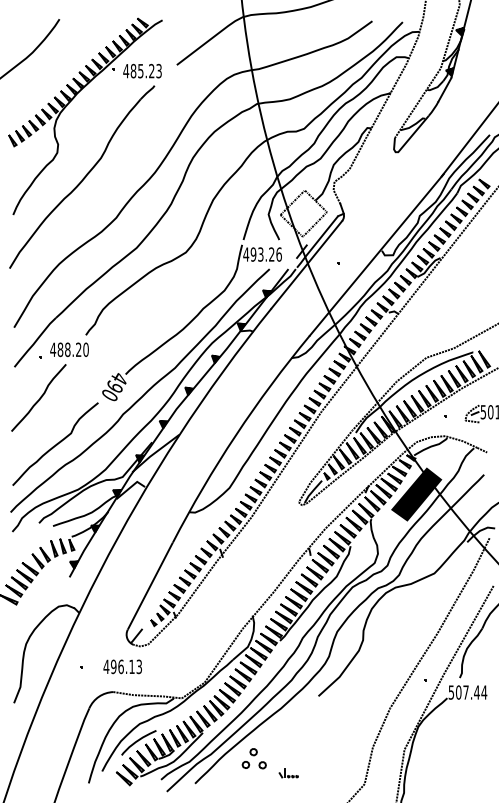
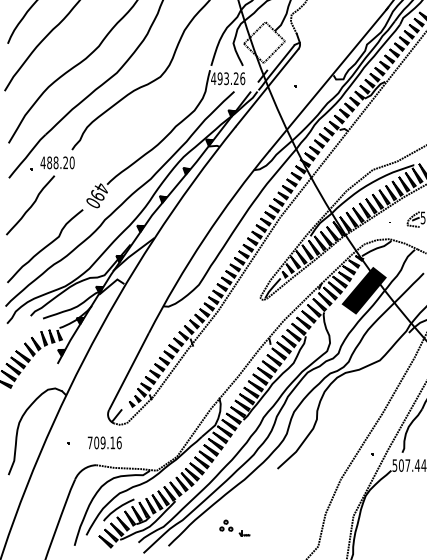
text: (122, 666) -> (104, 442), 496.13 -> 709.16
part: (269, 763) -> (234, 528), size x0.6

